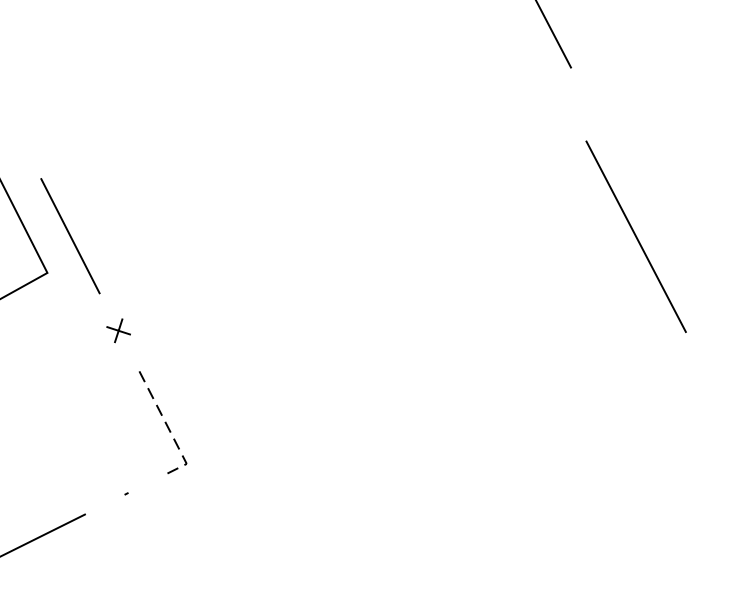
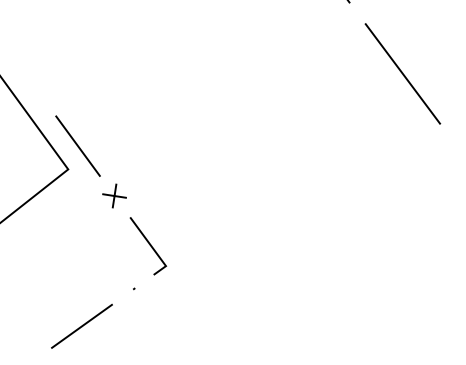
line: (635, 235) -> (402, 73), moved
part: (118, 329) -> (114, 195), size x1.67
line: (170, 430) -> (153, 248), dashed -> solid

